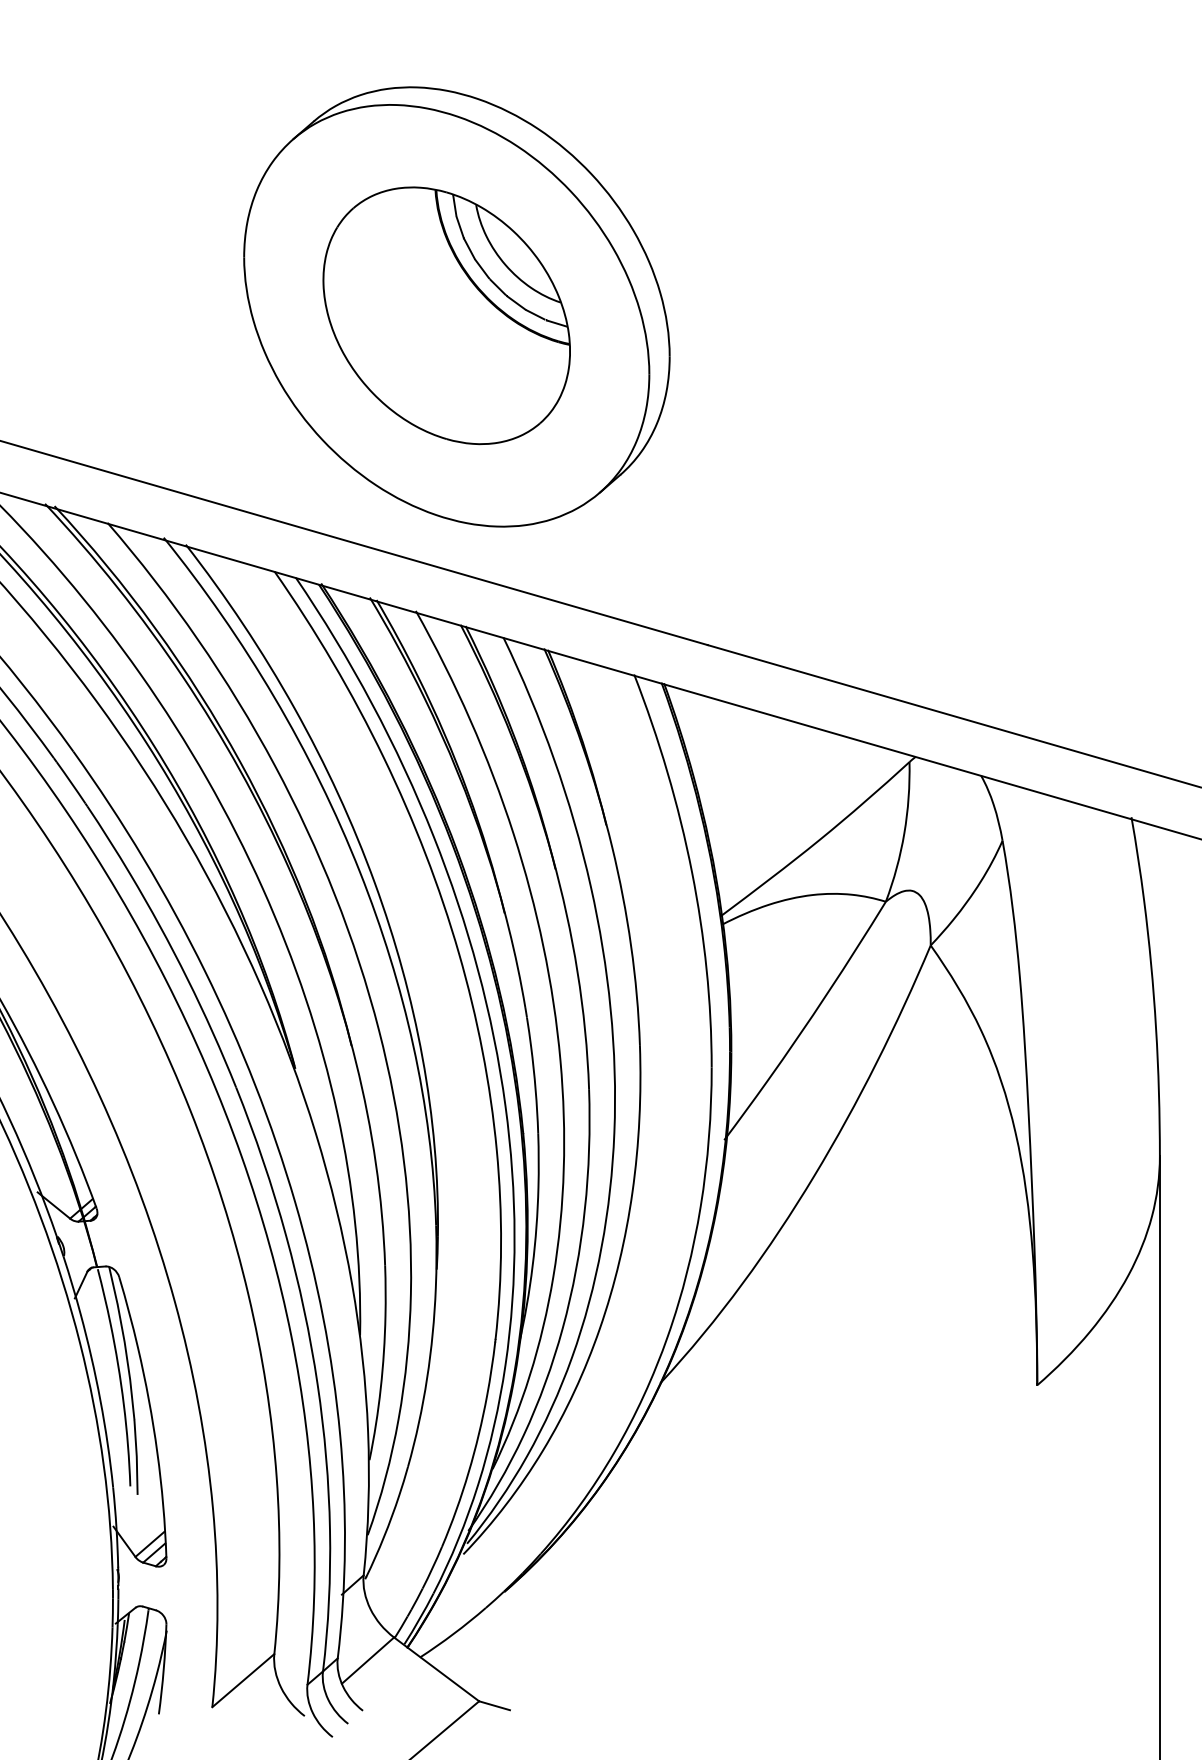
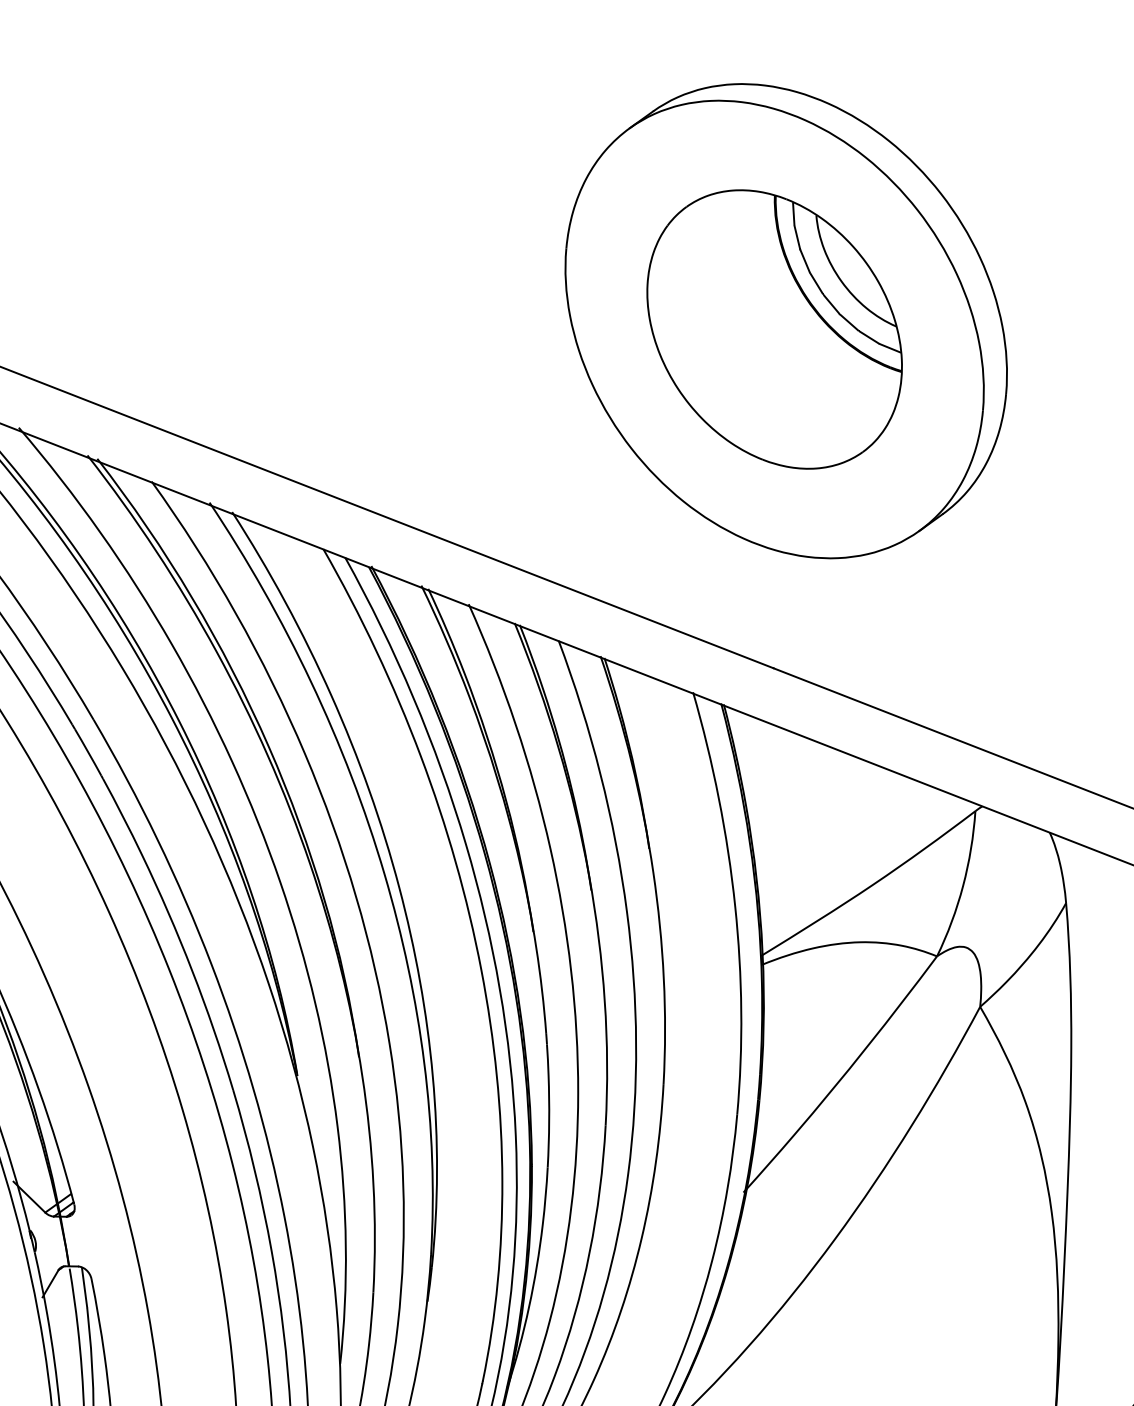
part: (456, 306) -> (785, 320), moved

